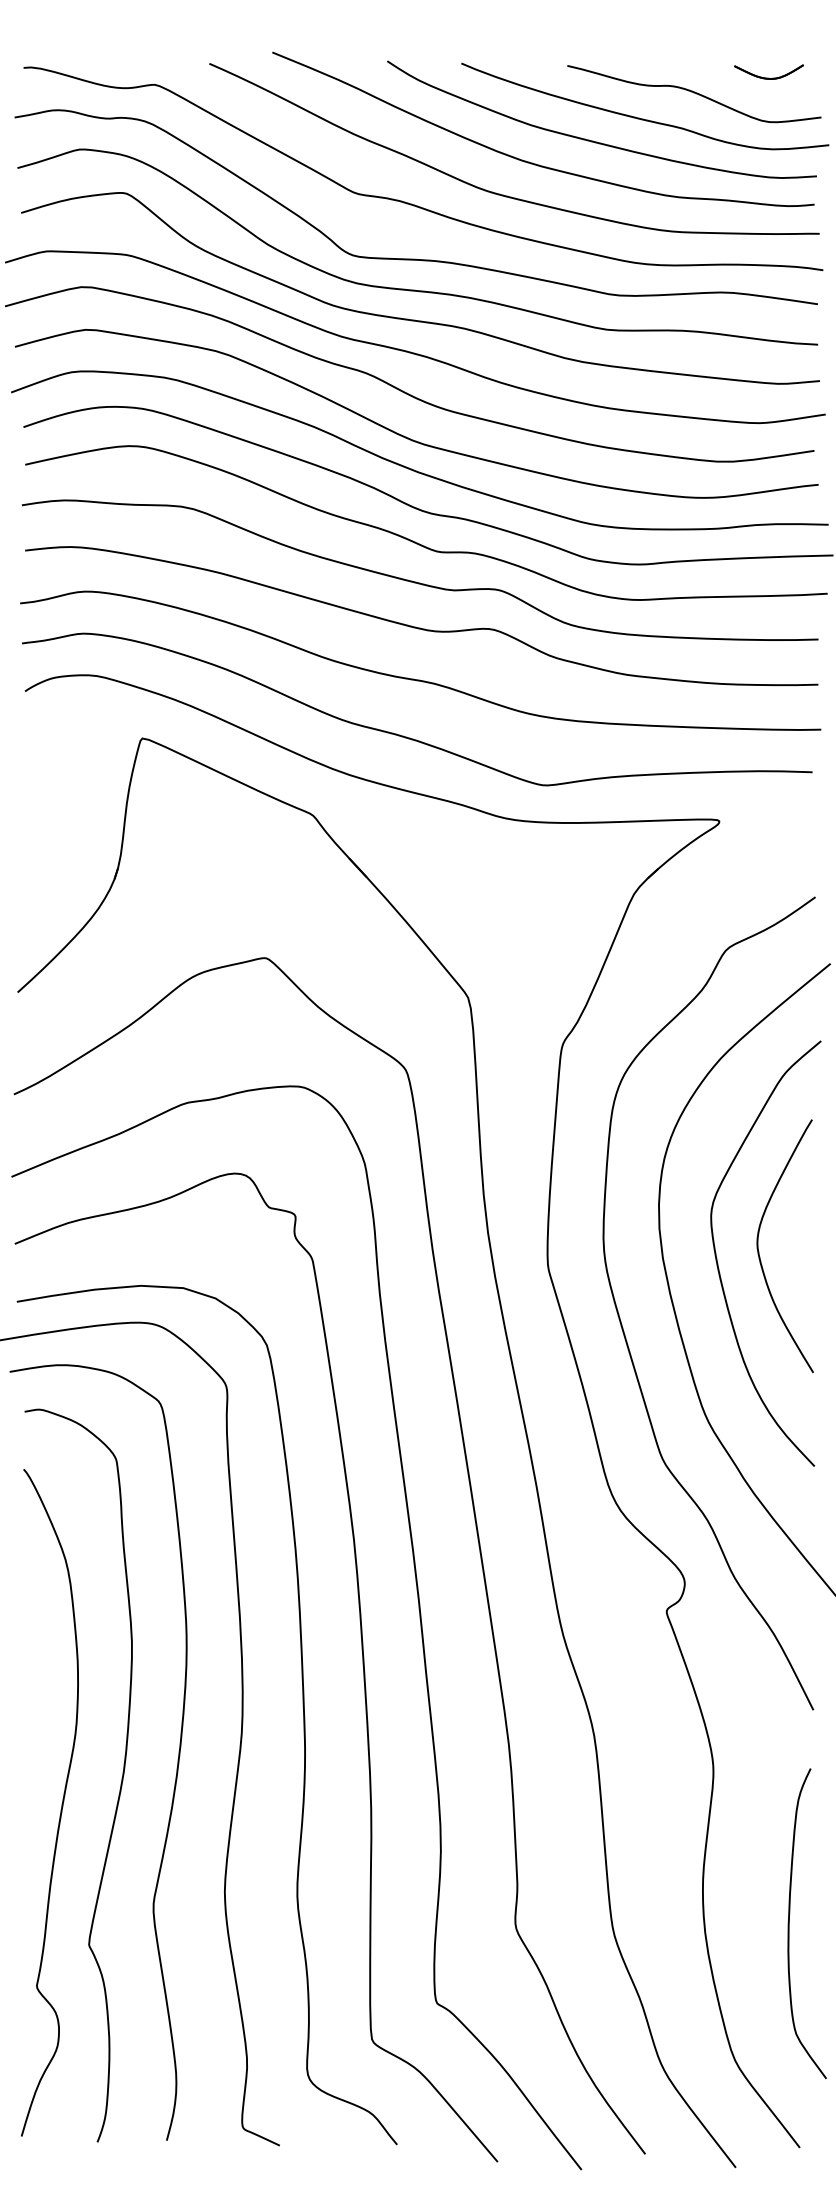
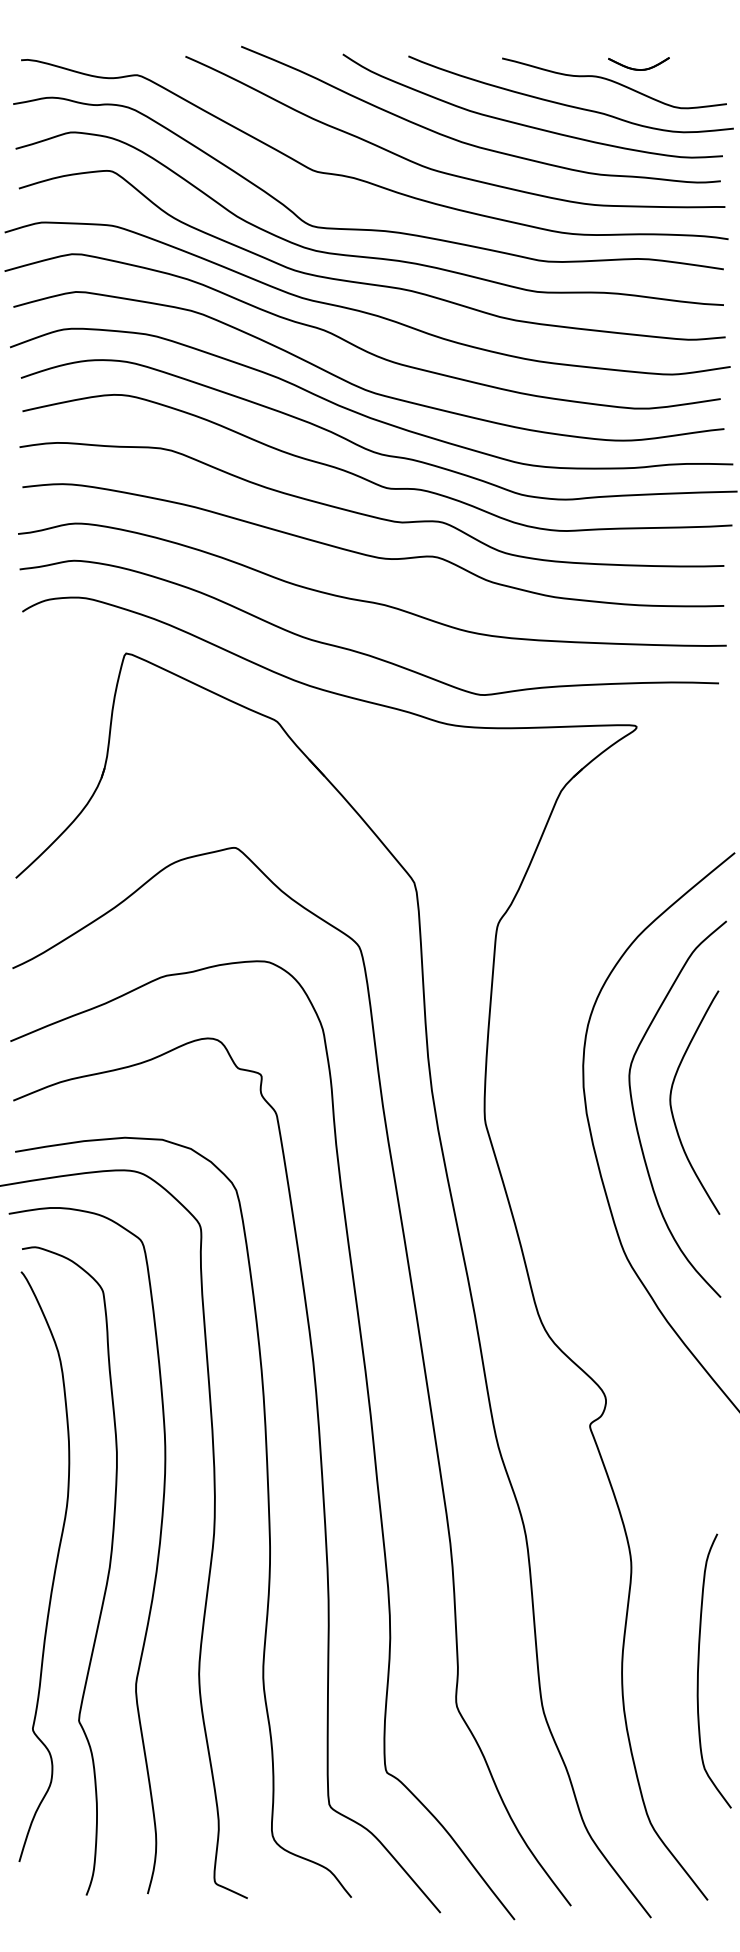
part: (768, 71) -> (638, 63), moved
curve: (623, 1327) -> (551, 1174), removed
curve: (61, 1804) -> (54, 1568), moved
curve: (789, 1923) -> (698, 1670), moved

